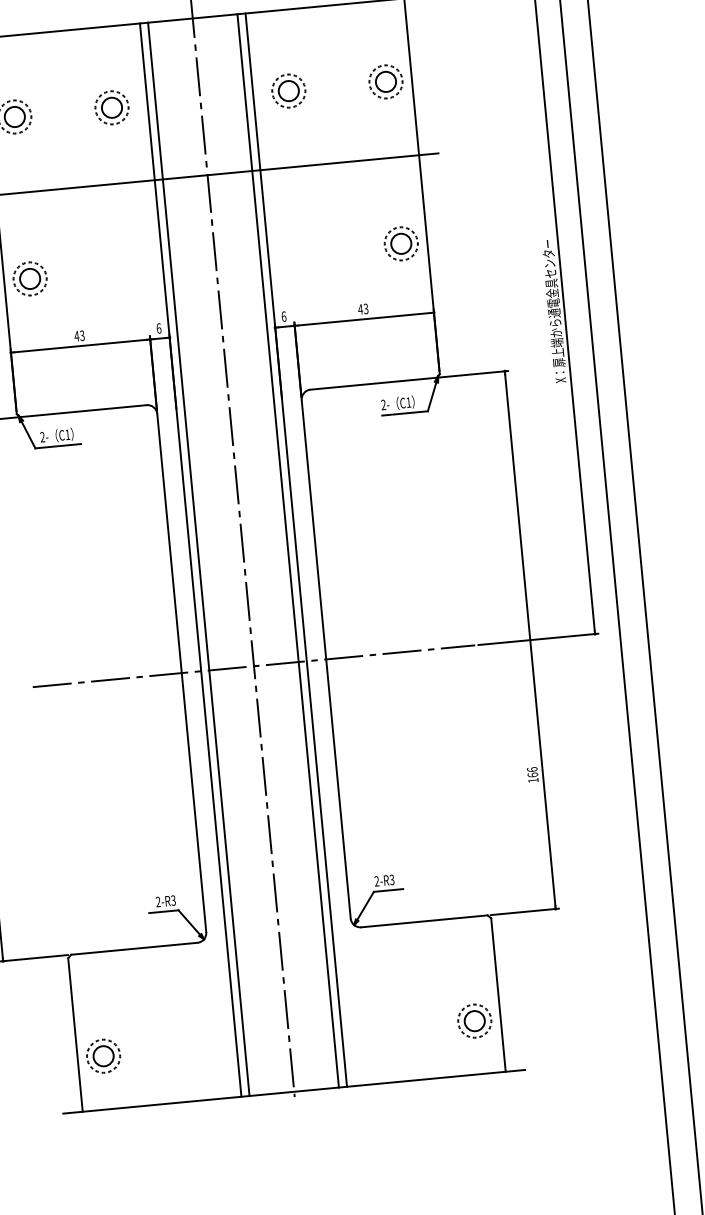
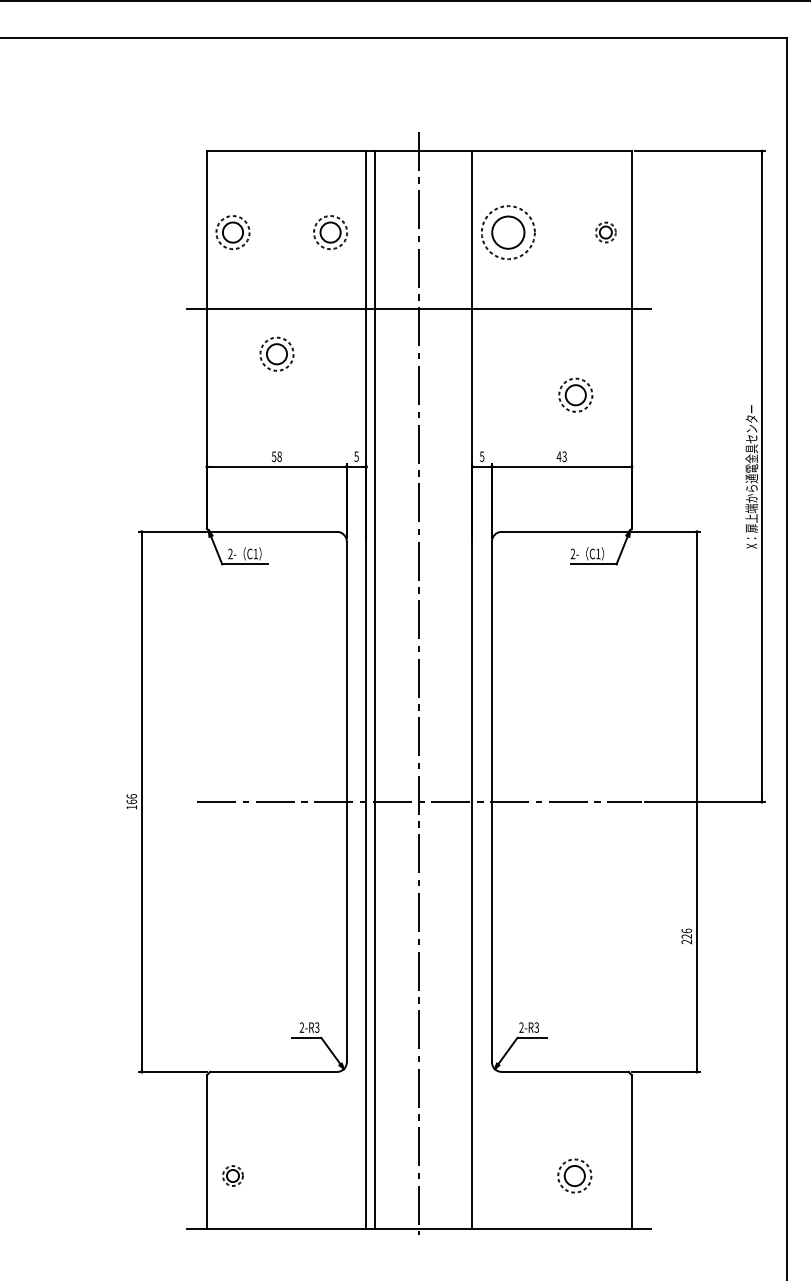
part: (385, 81) -> (605, 232), size x0.6
part: (288, 91) -> (507, 232), size x1.6
part: (400, 243) -> (575, 394), moved
part: (29, 278) -> (276, 353), moved
text: (283, 316) -> (481, 456), 6 -> 5
text: (158, 328) -> (356, 456), 6 -> 5
text: (79, 335) -> (276, 456), 43 -> 58
line: (288, 551) -> (464, 690), removed
text: (532, 778) -> (686, 939), 166 -> 226
part: (474, 1020) -> (574, 1175), moved
part: (103, 1055) -> (232, 1175), size x0.6

